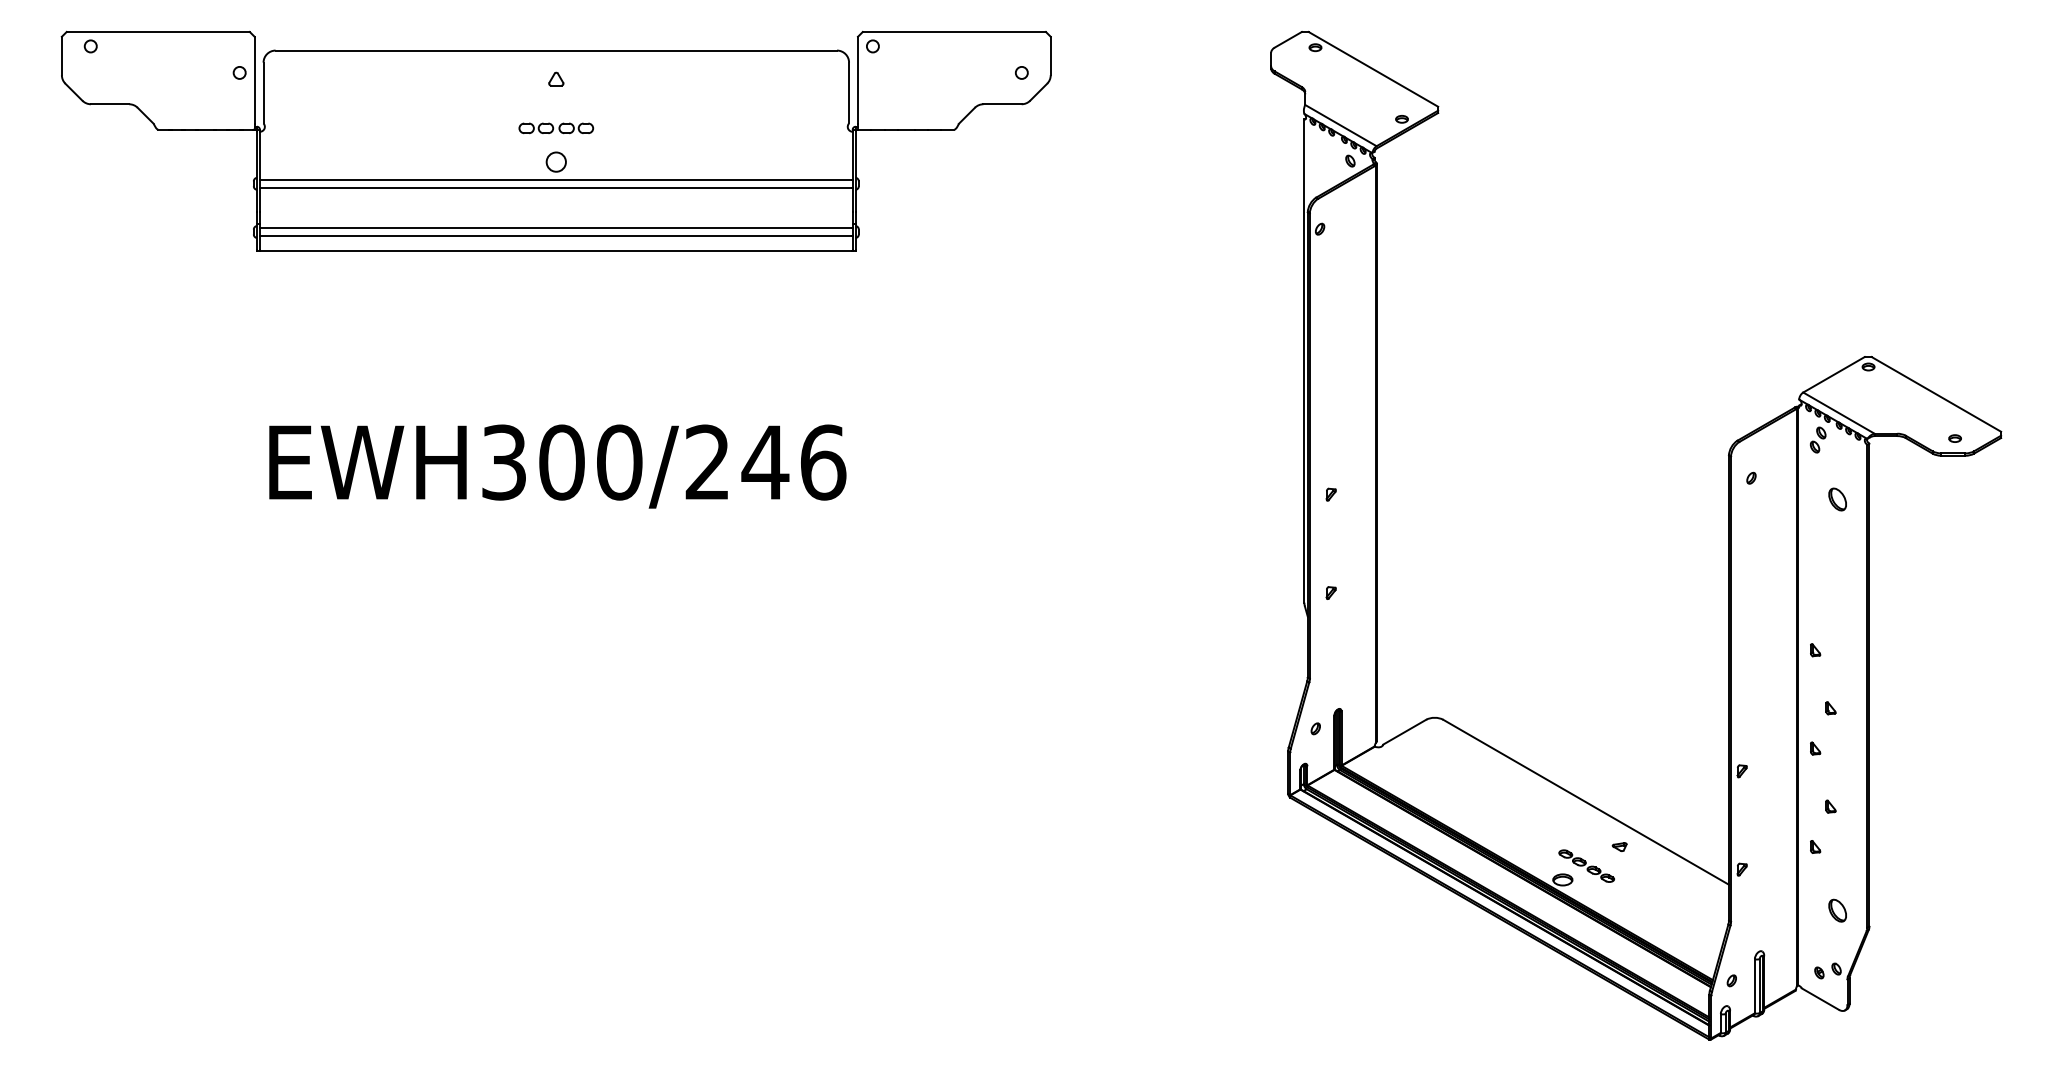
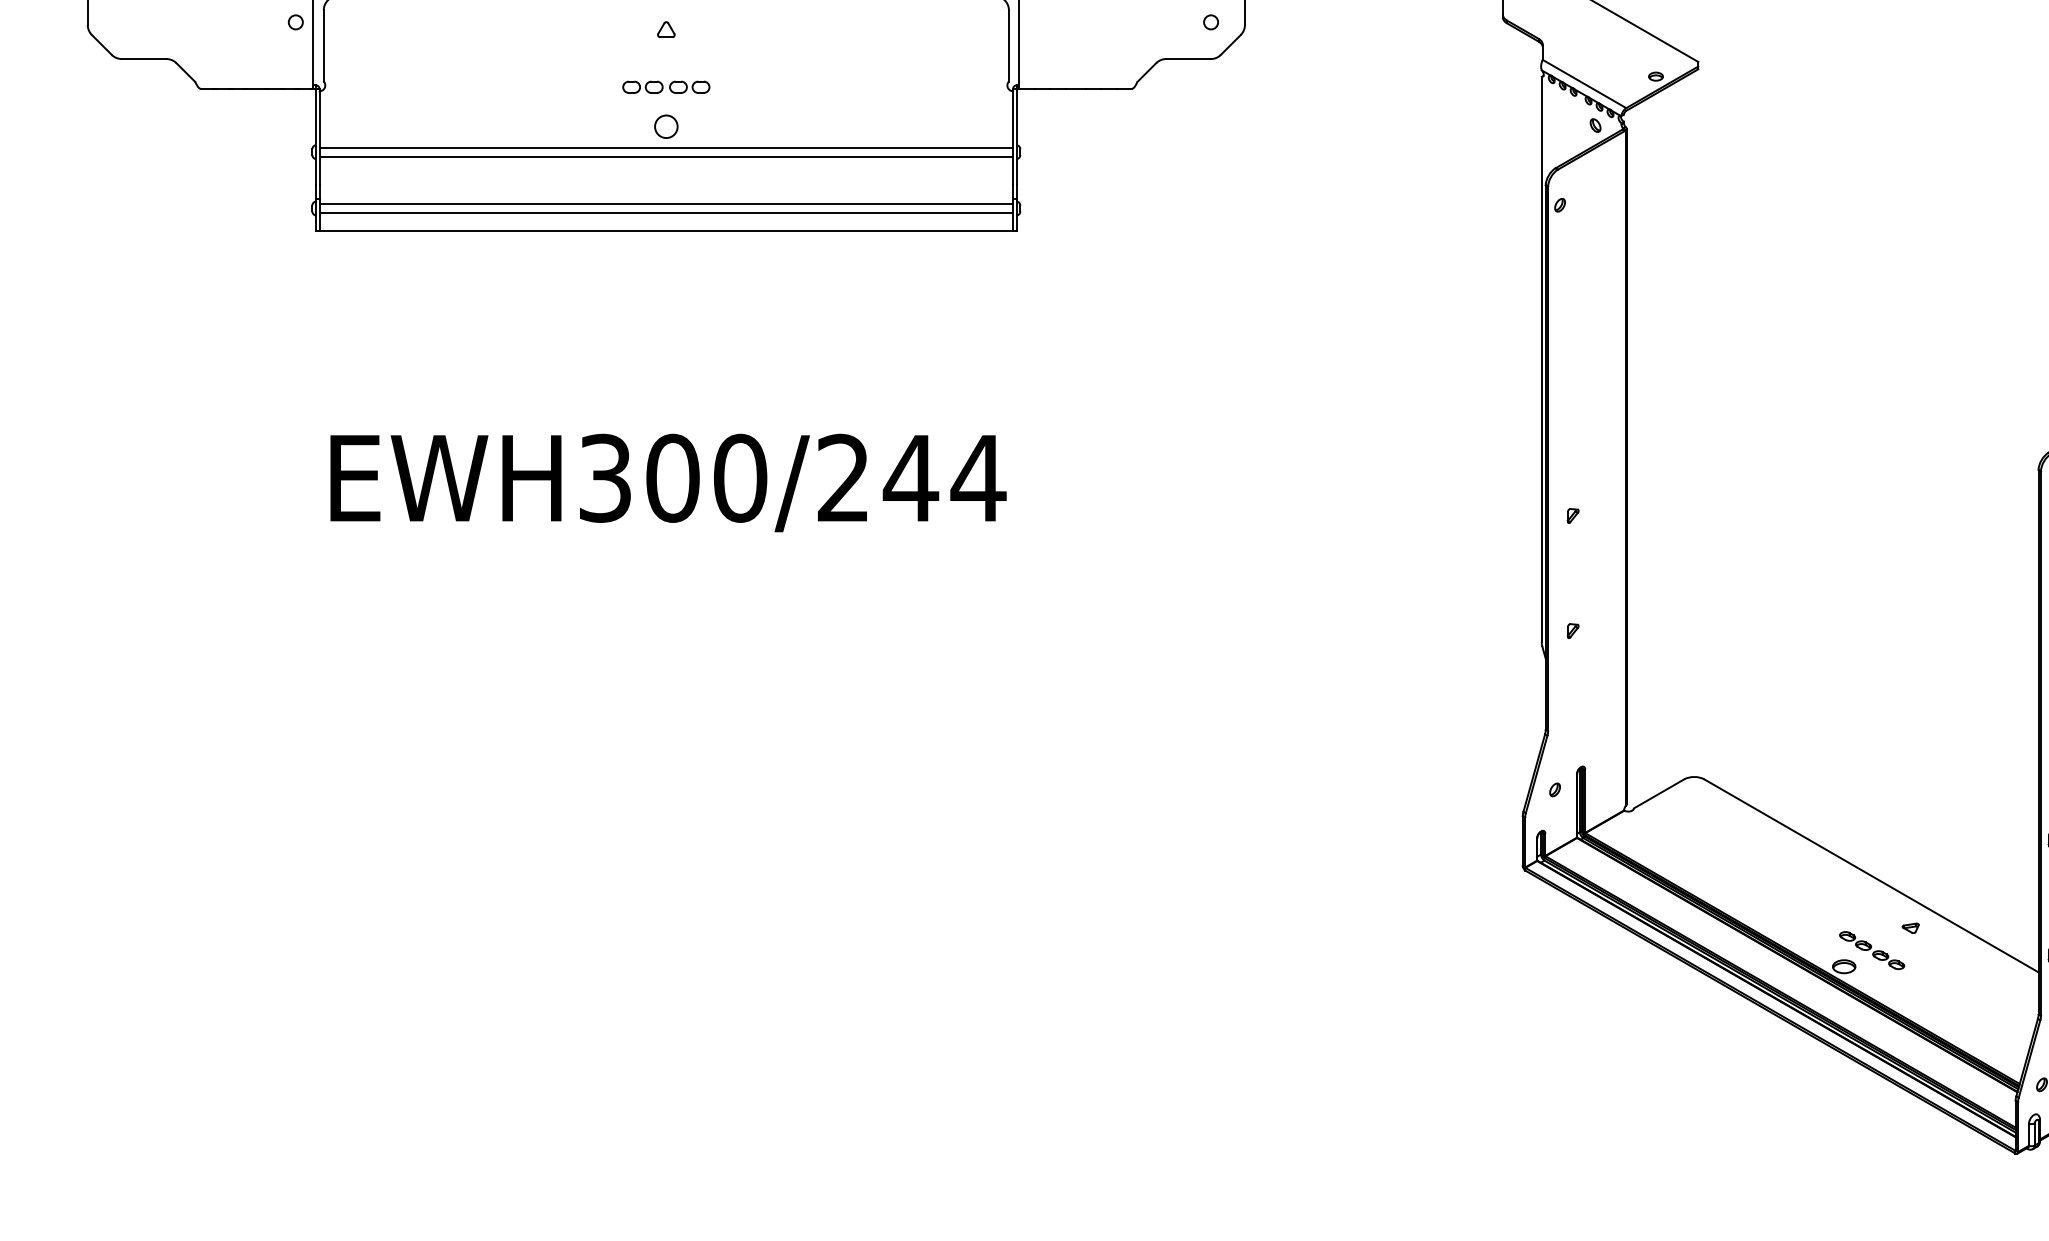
text: (823, 462) -> (979, 478), EWH300/246 -> EWH300/244

